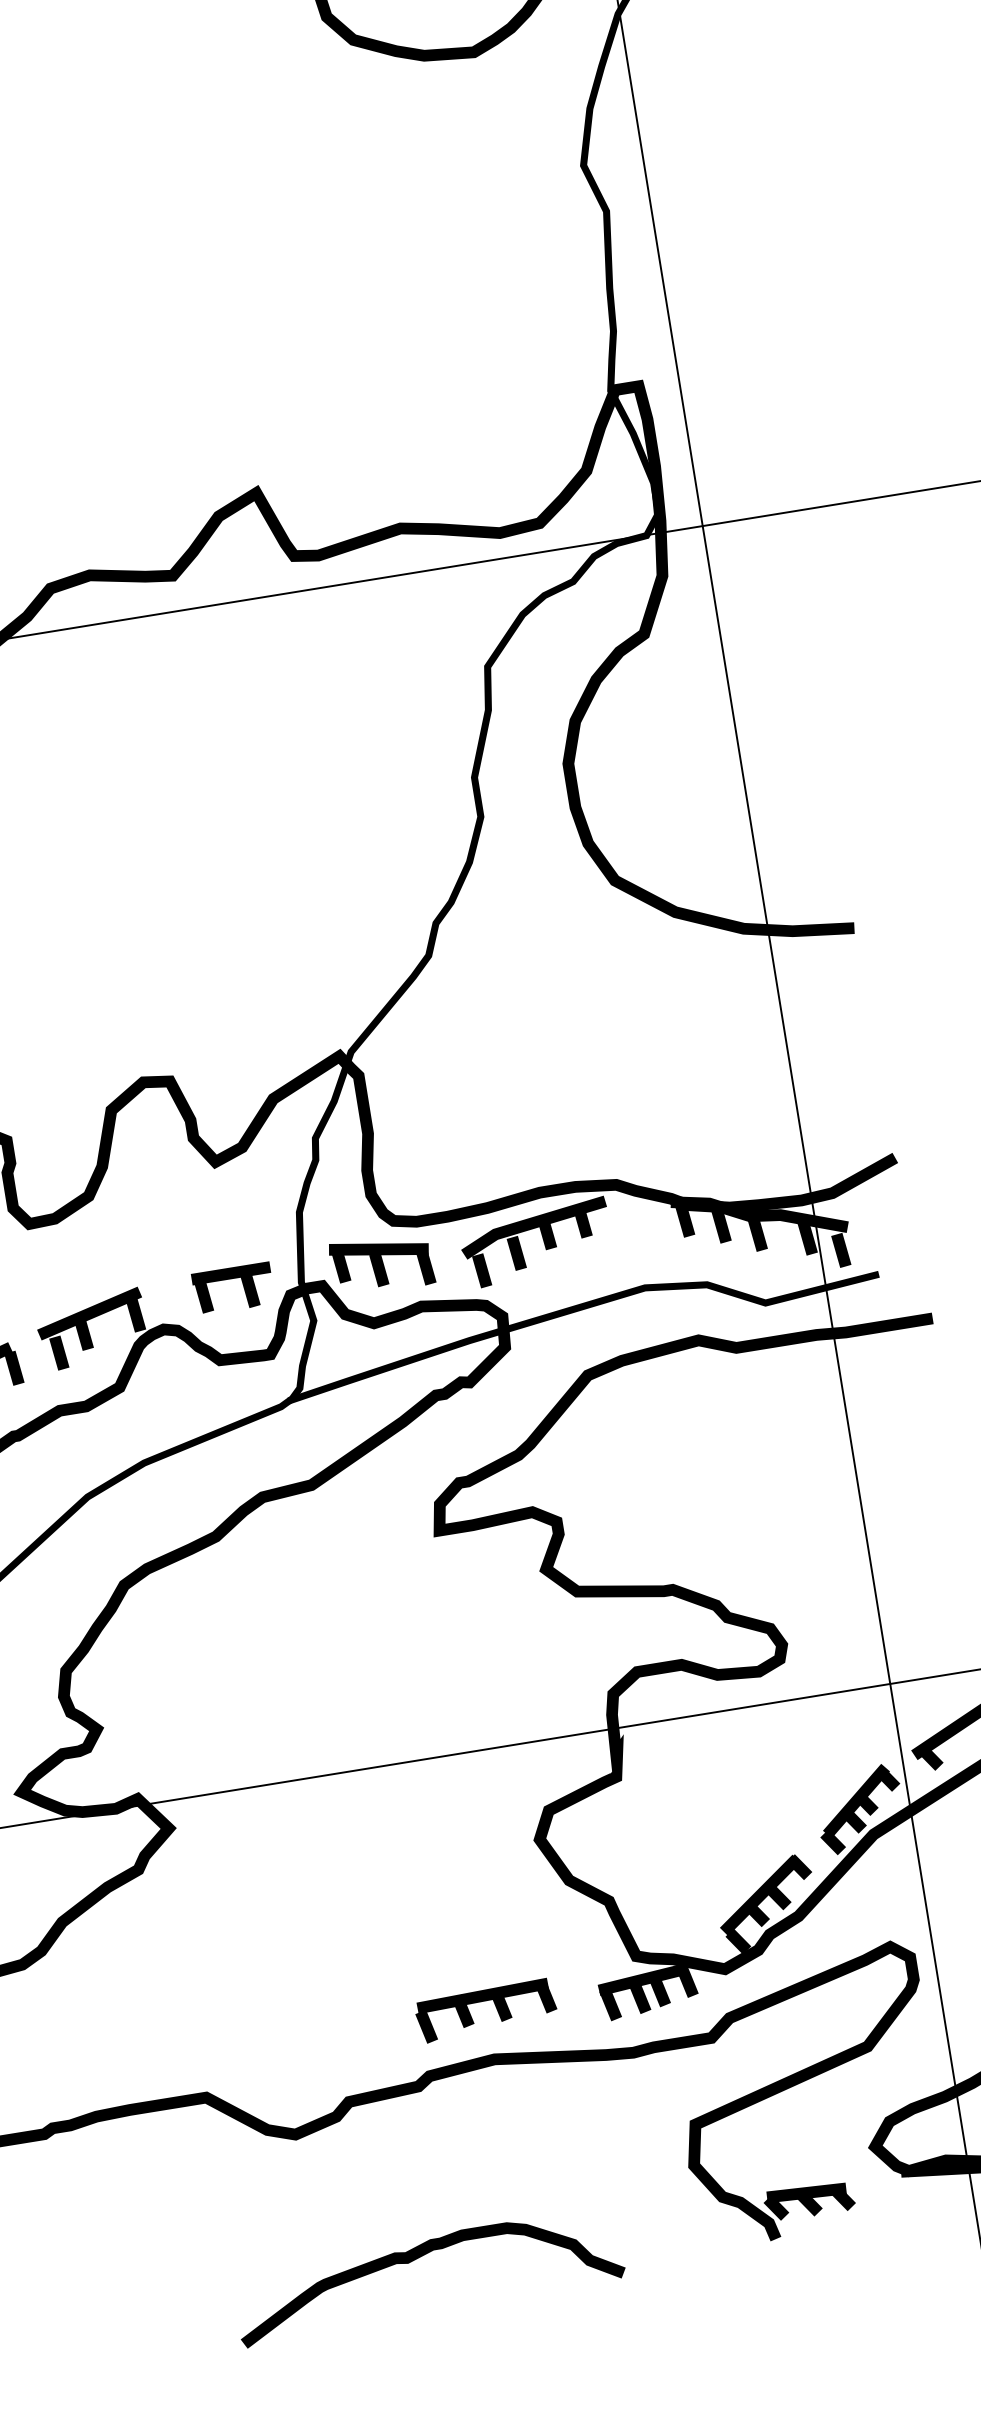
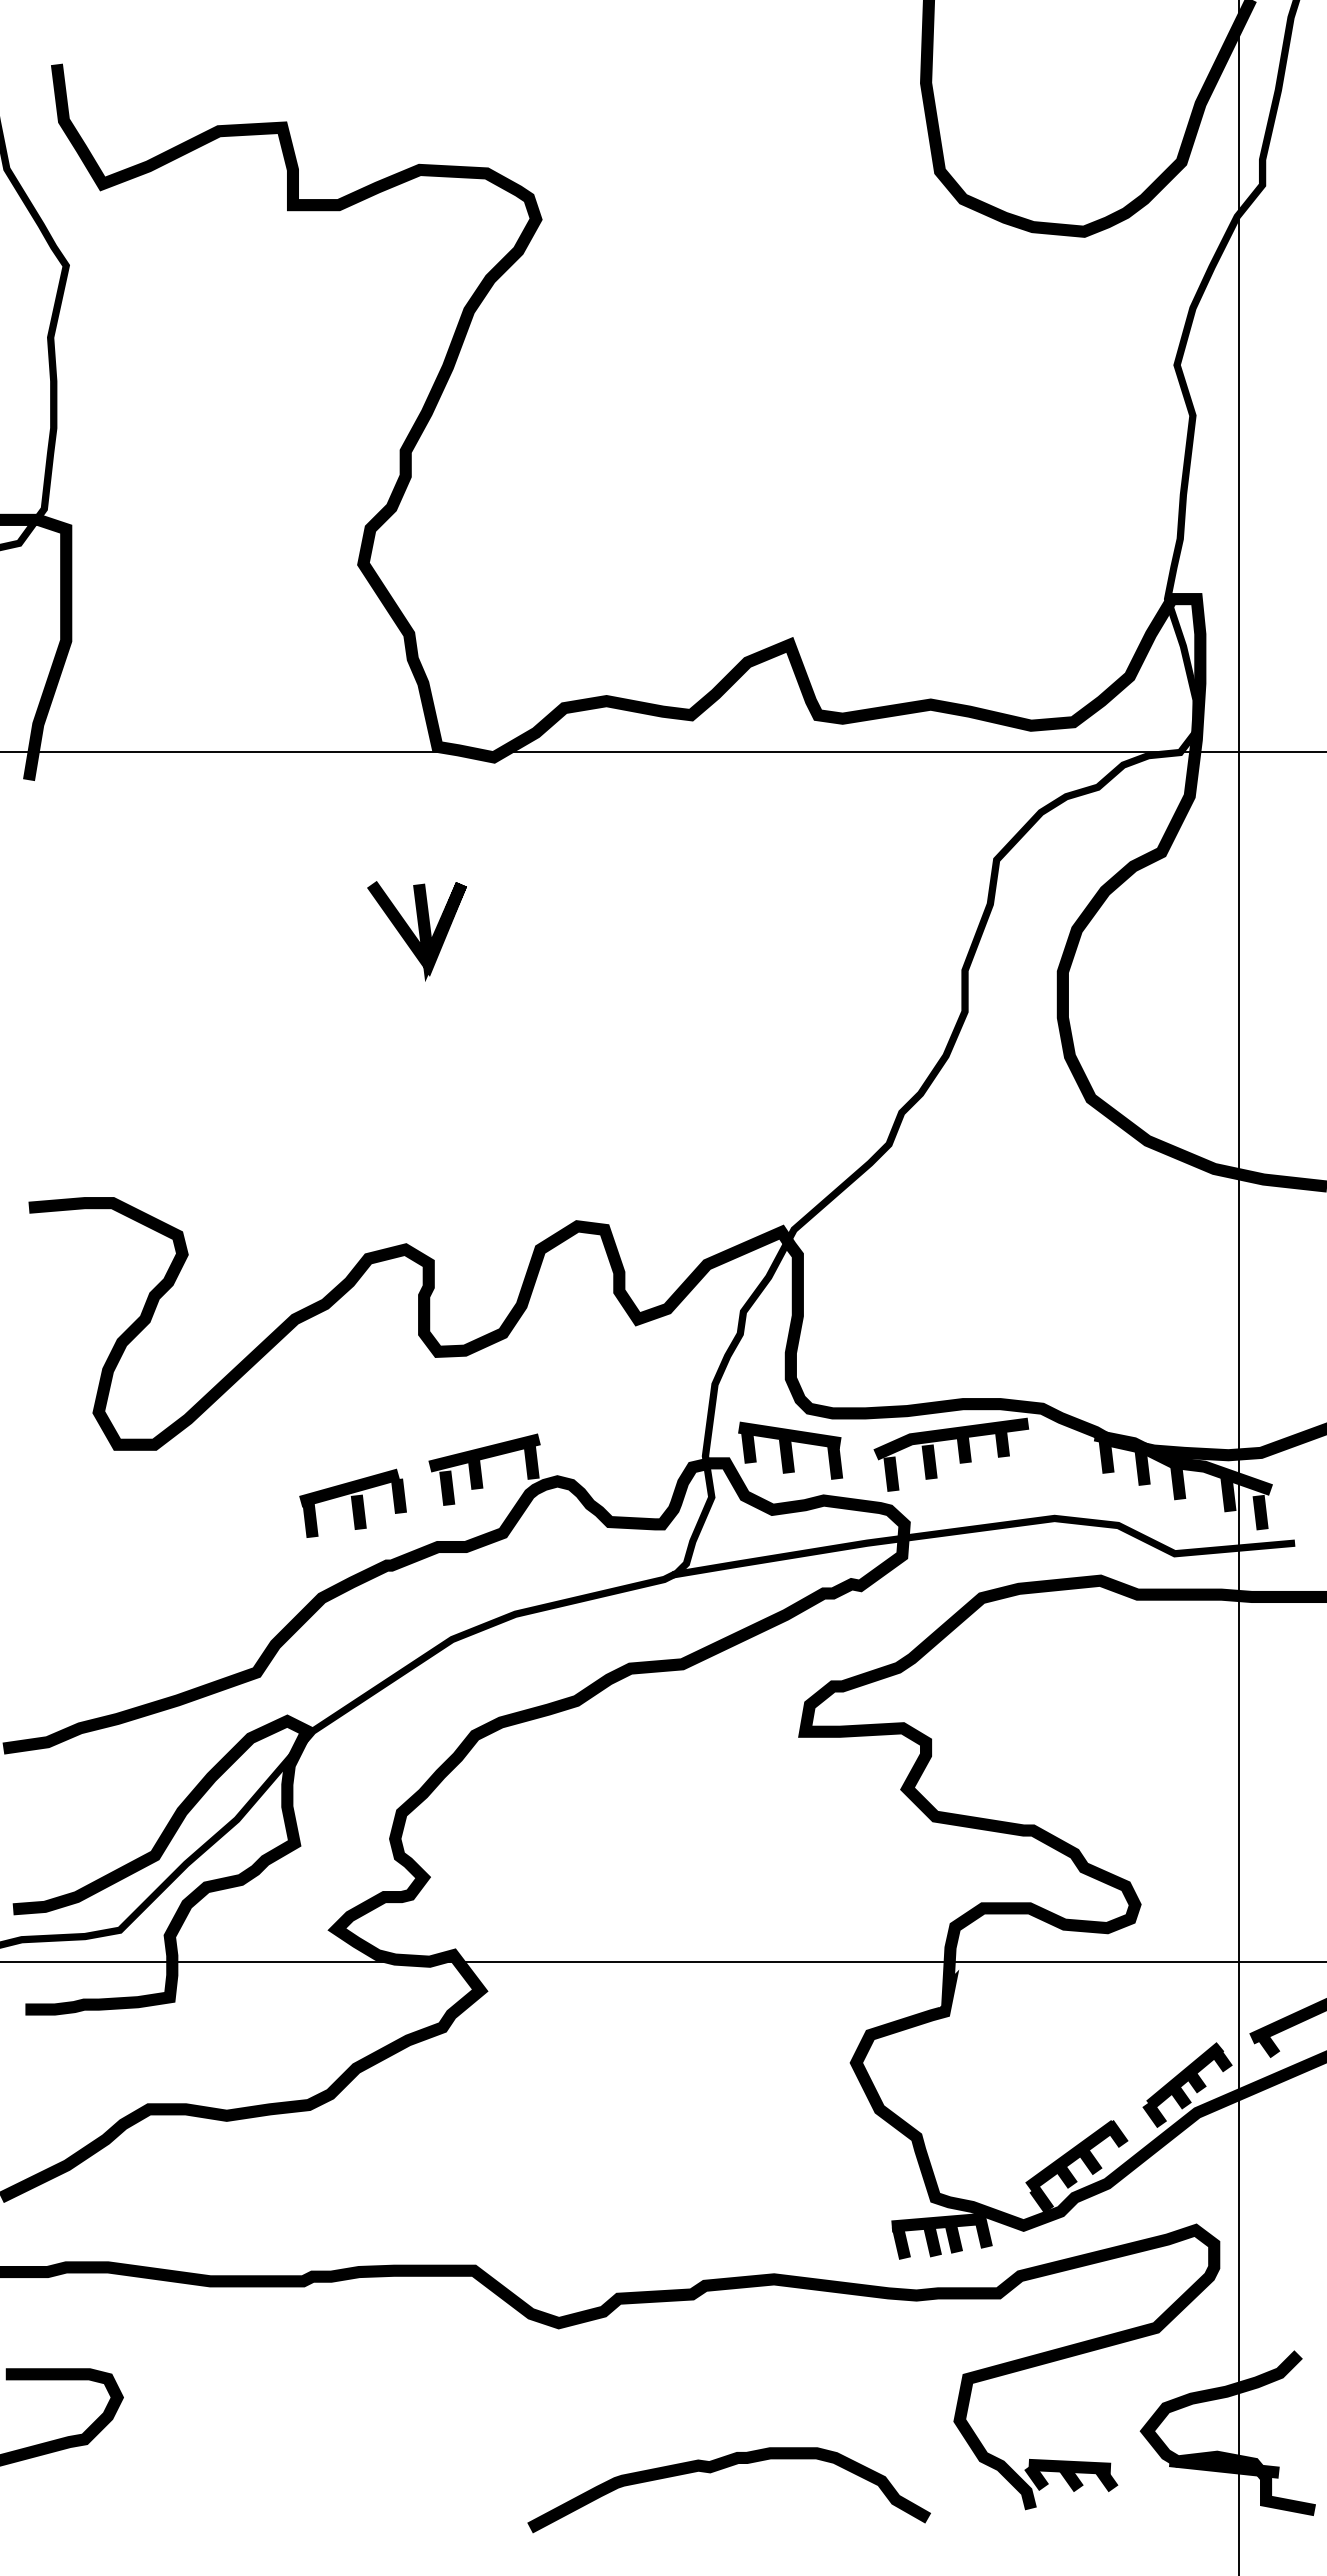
part: (231, 1278) -> (634, 1440), removed
part: (484, 2001) -> (773, 2218), removed
curve: (419, 2258) -> (722, 2469), moved

